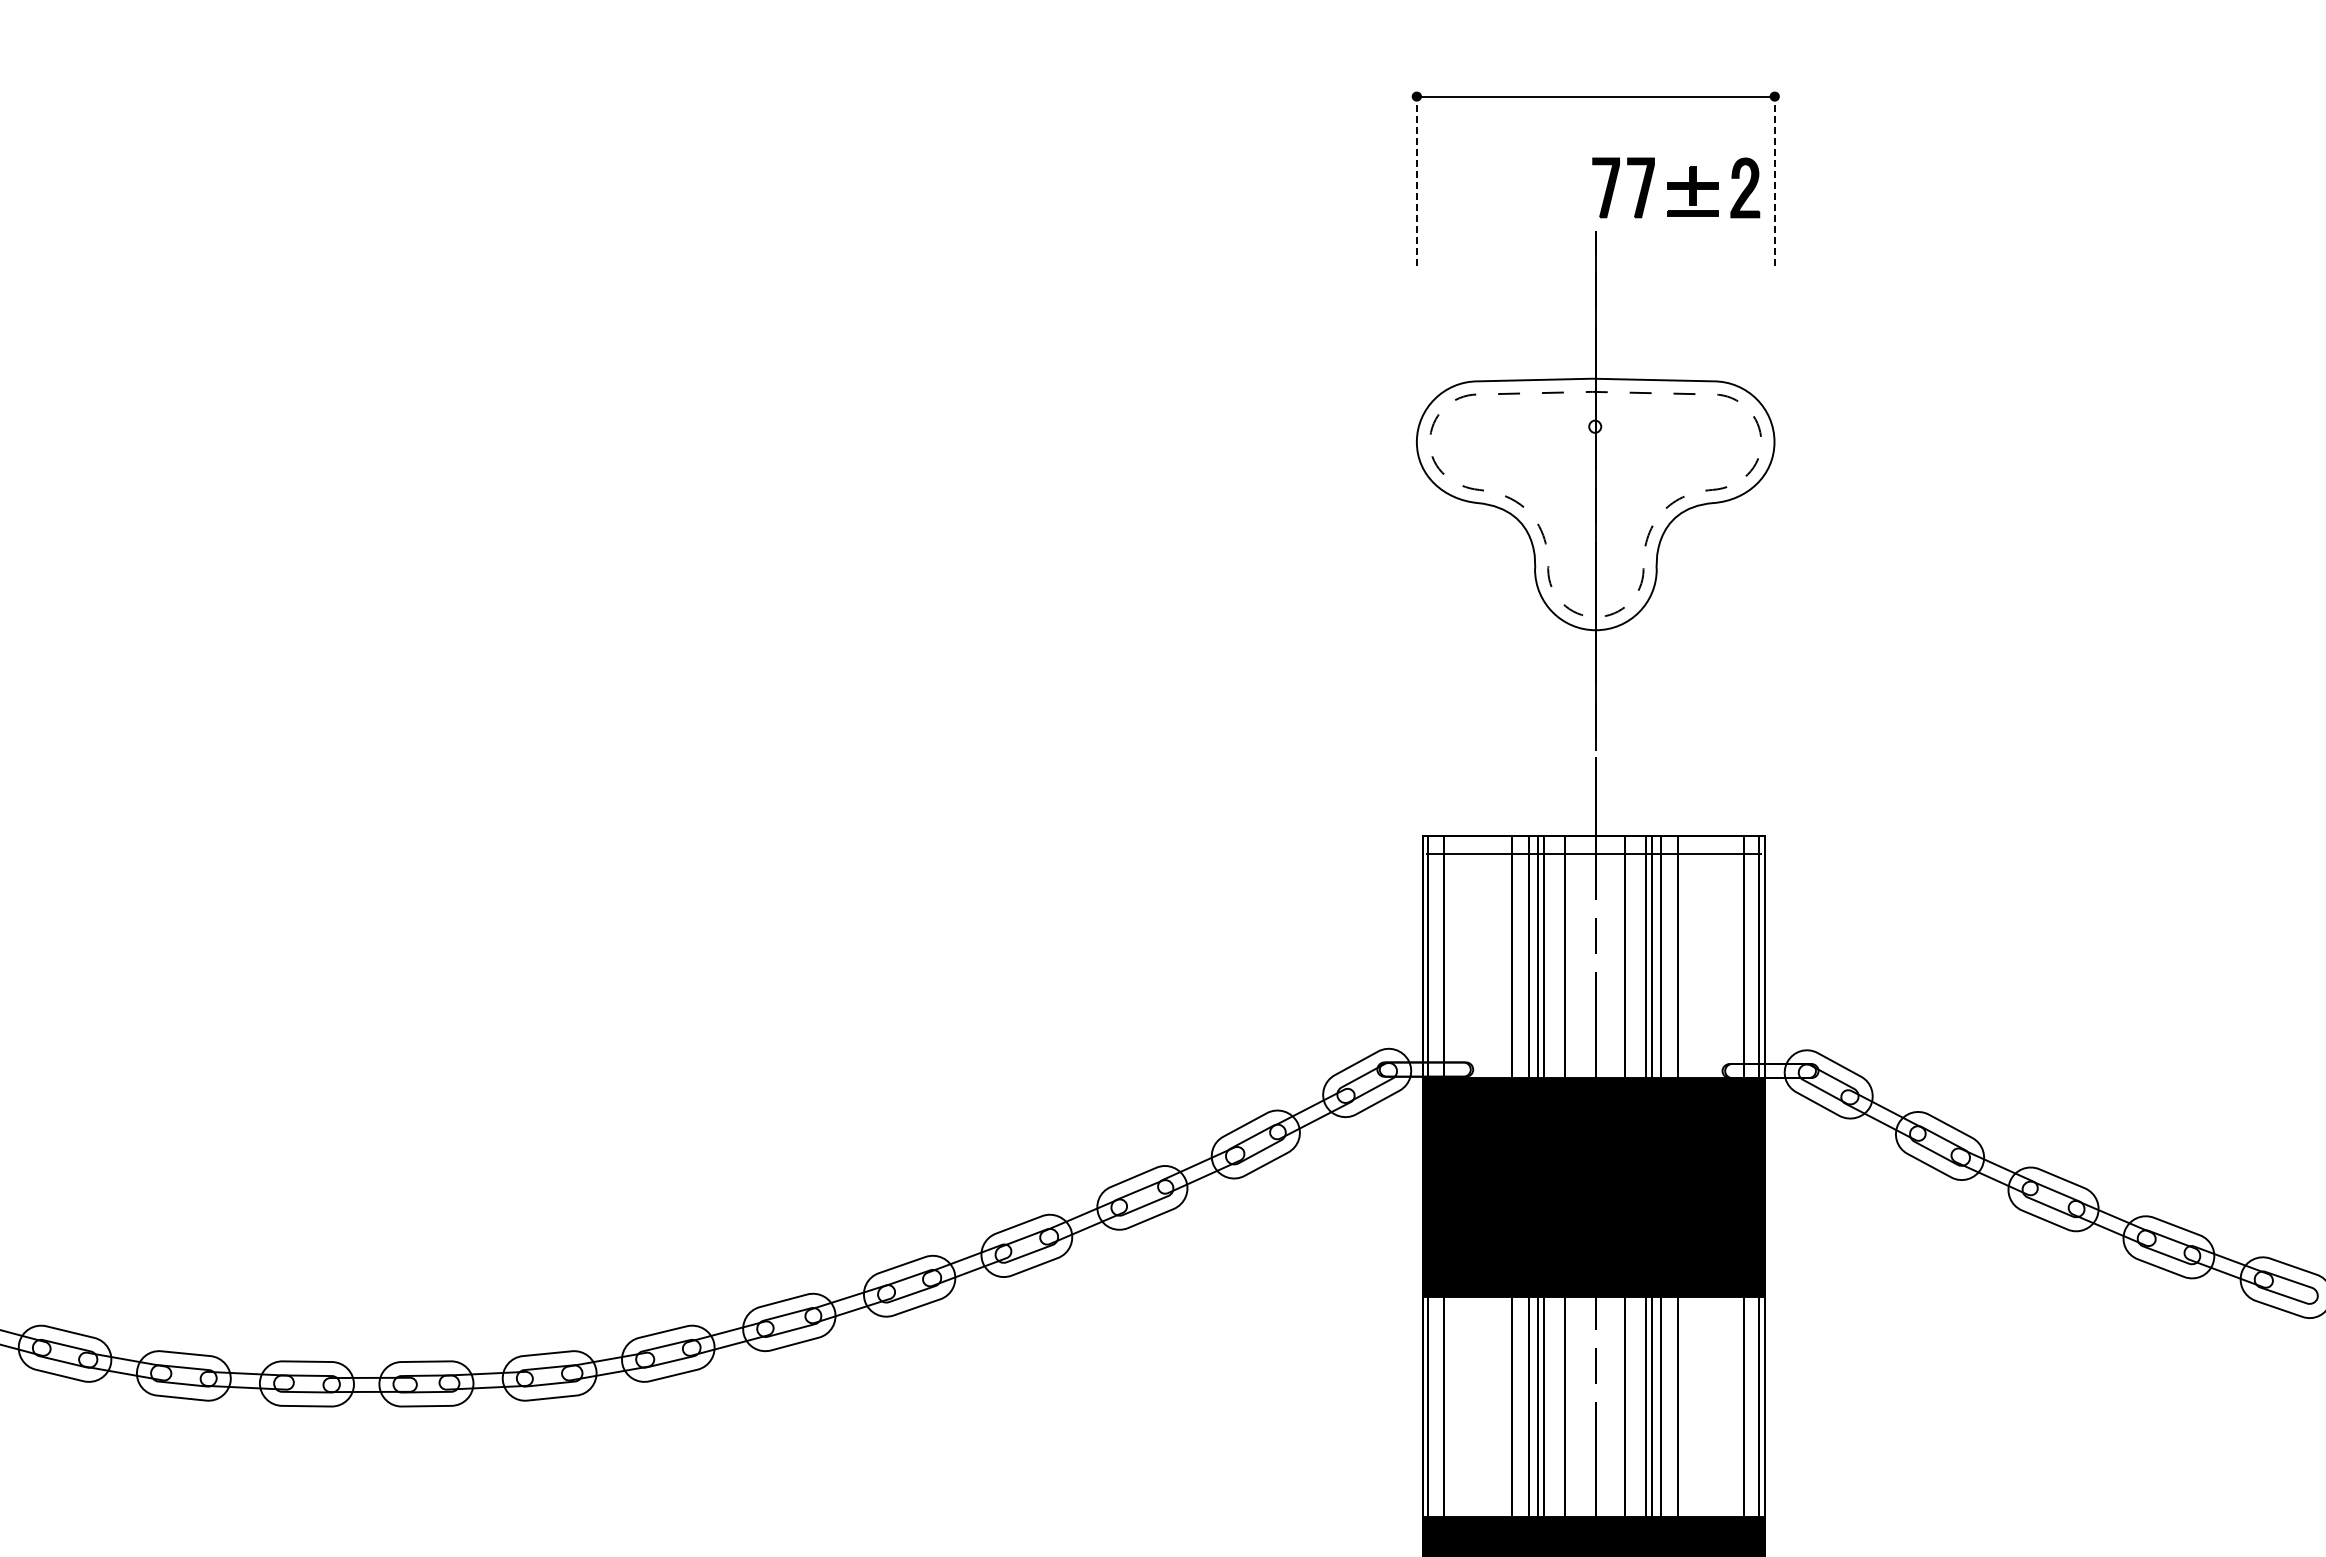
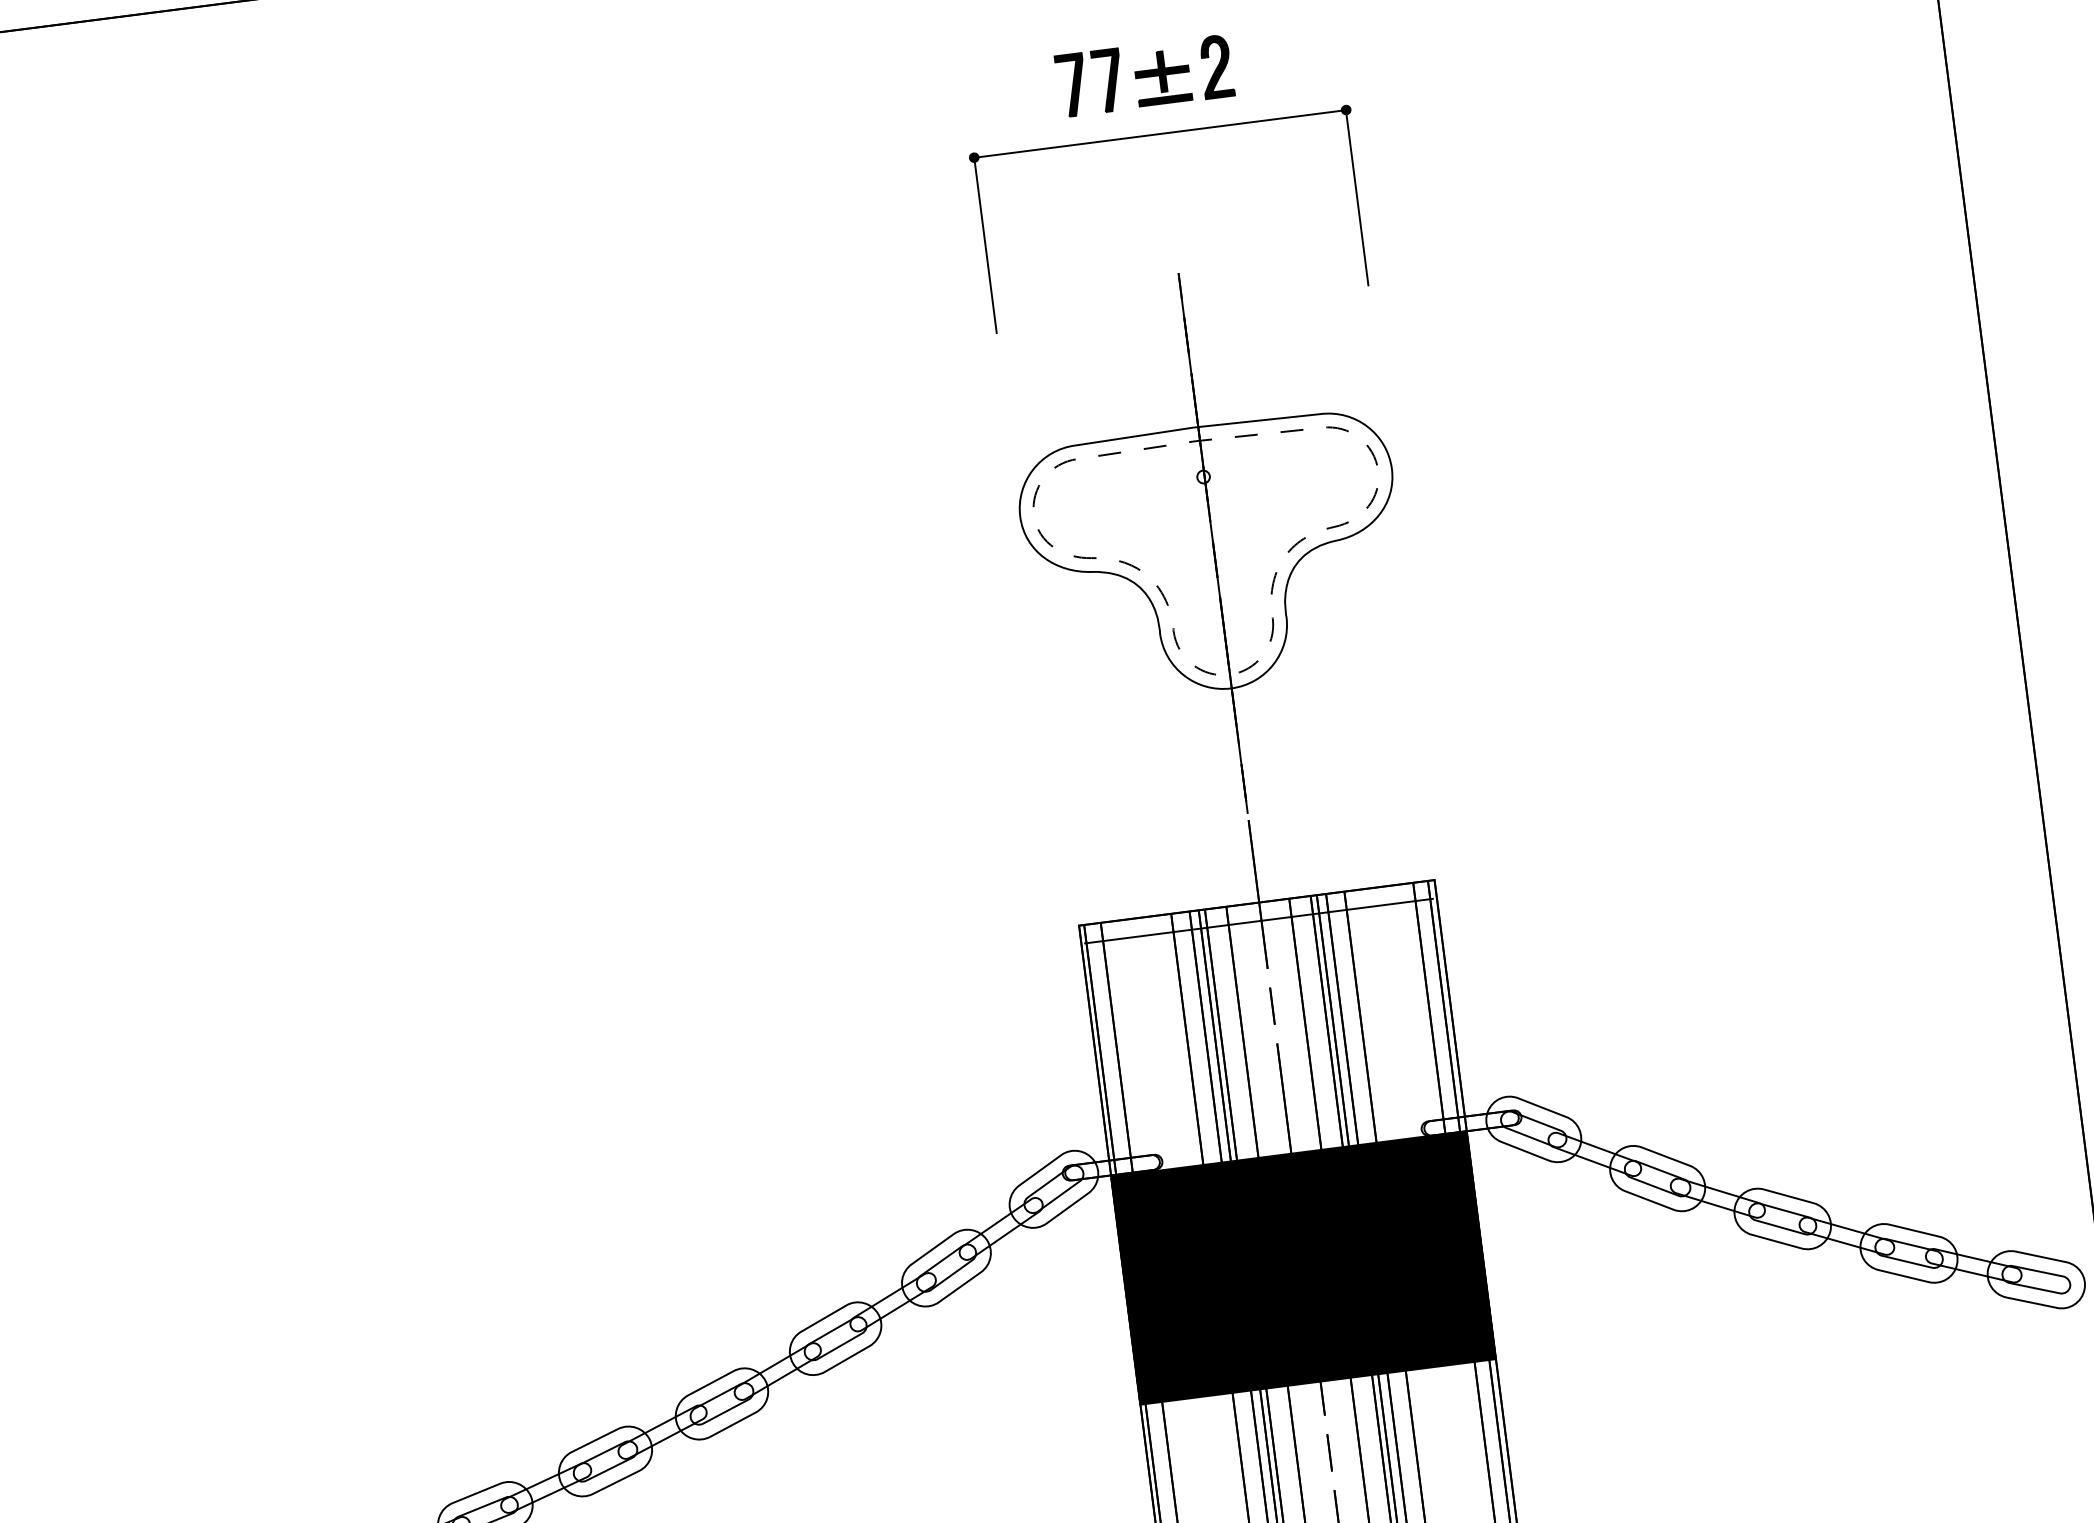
line: (1416, 181) -> (985, 245), dashed -> solid
line: (1774, 181) -> (1357, 198), dashed -> solid
part: (1676, 187) -> (1145, 75), moved

